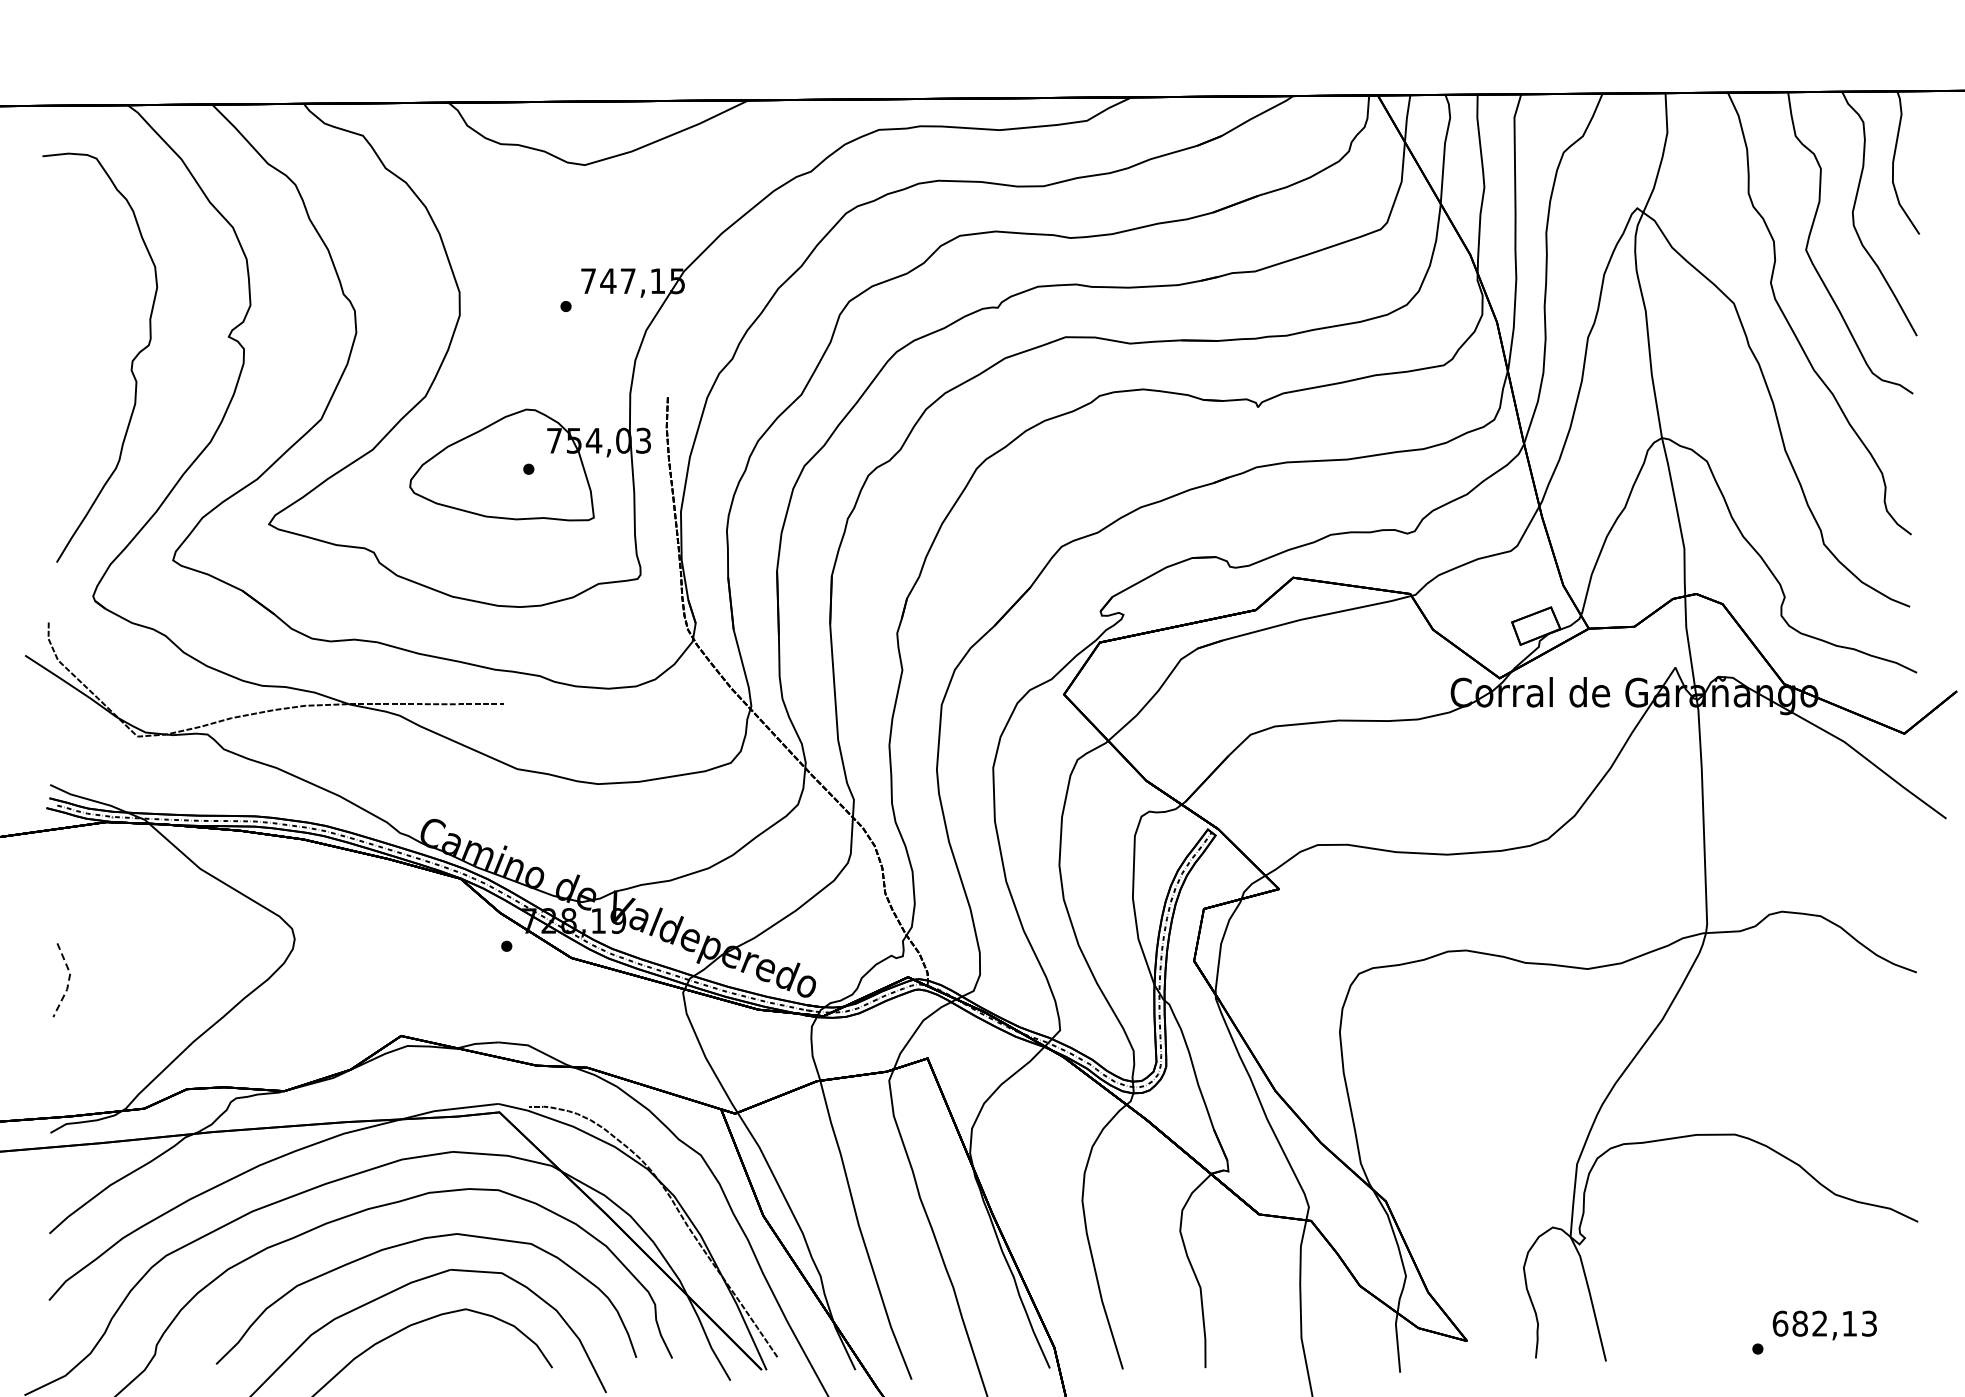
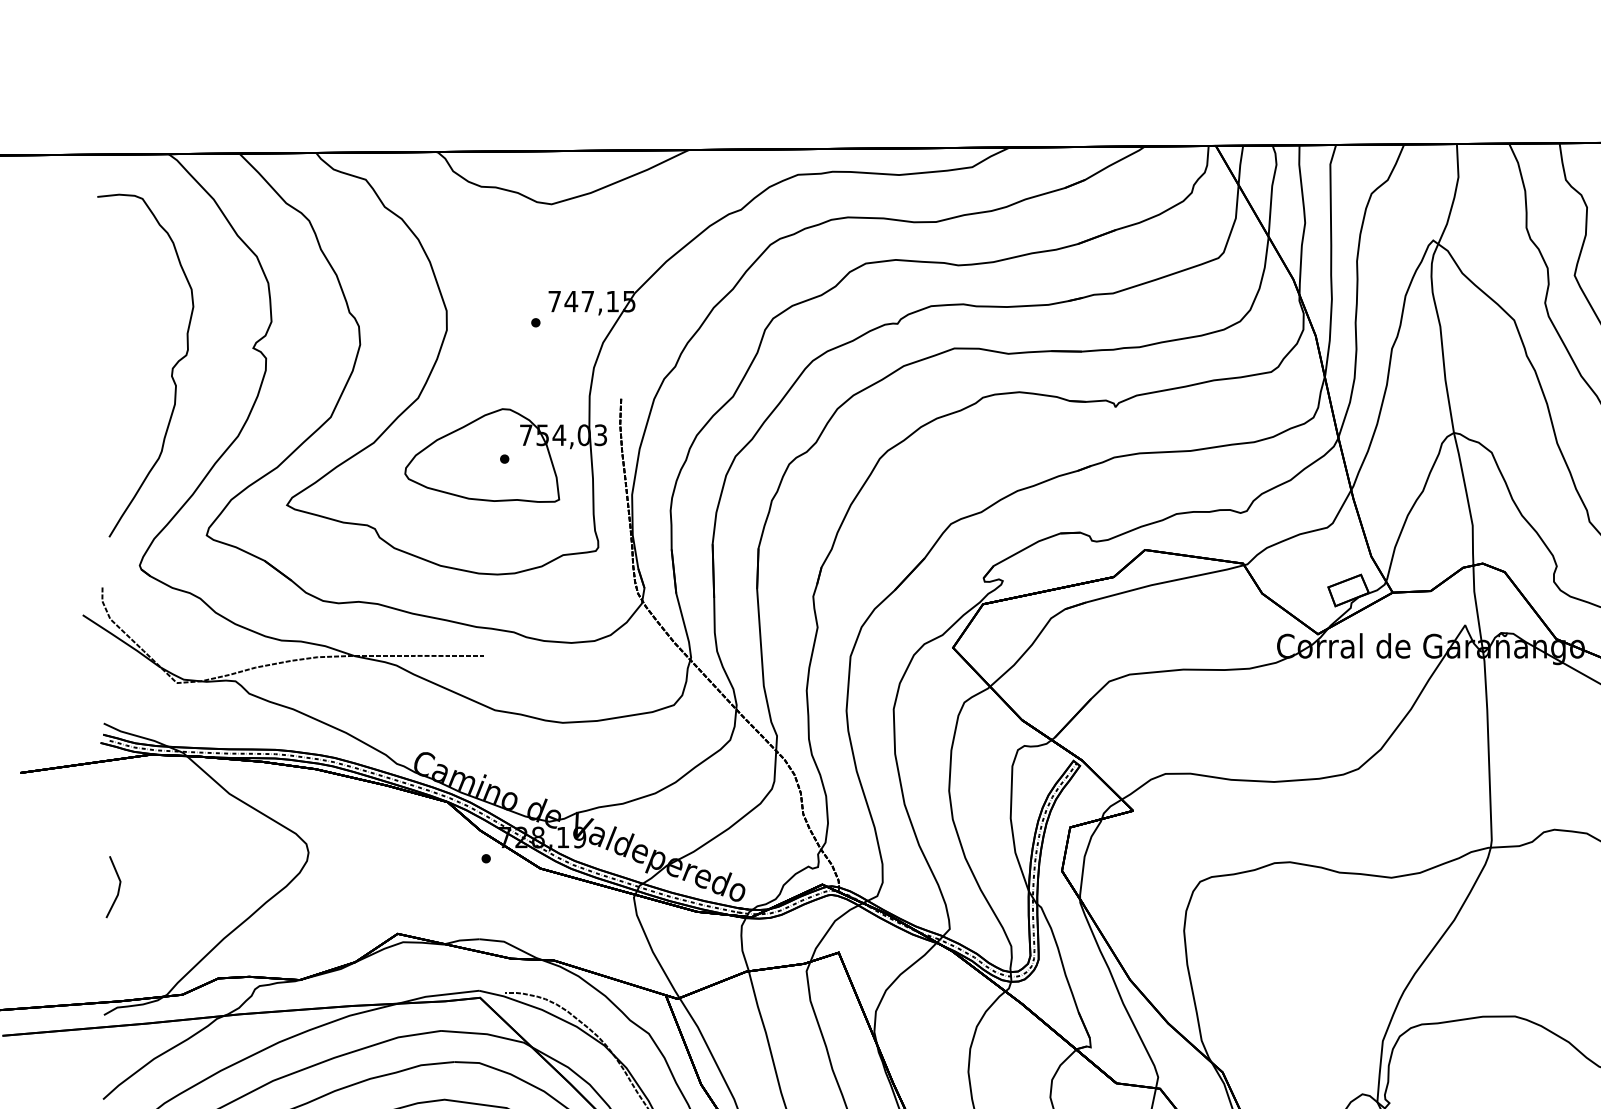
line: (68, 980) -> (119, 887), dashed -> solid

